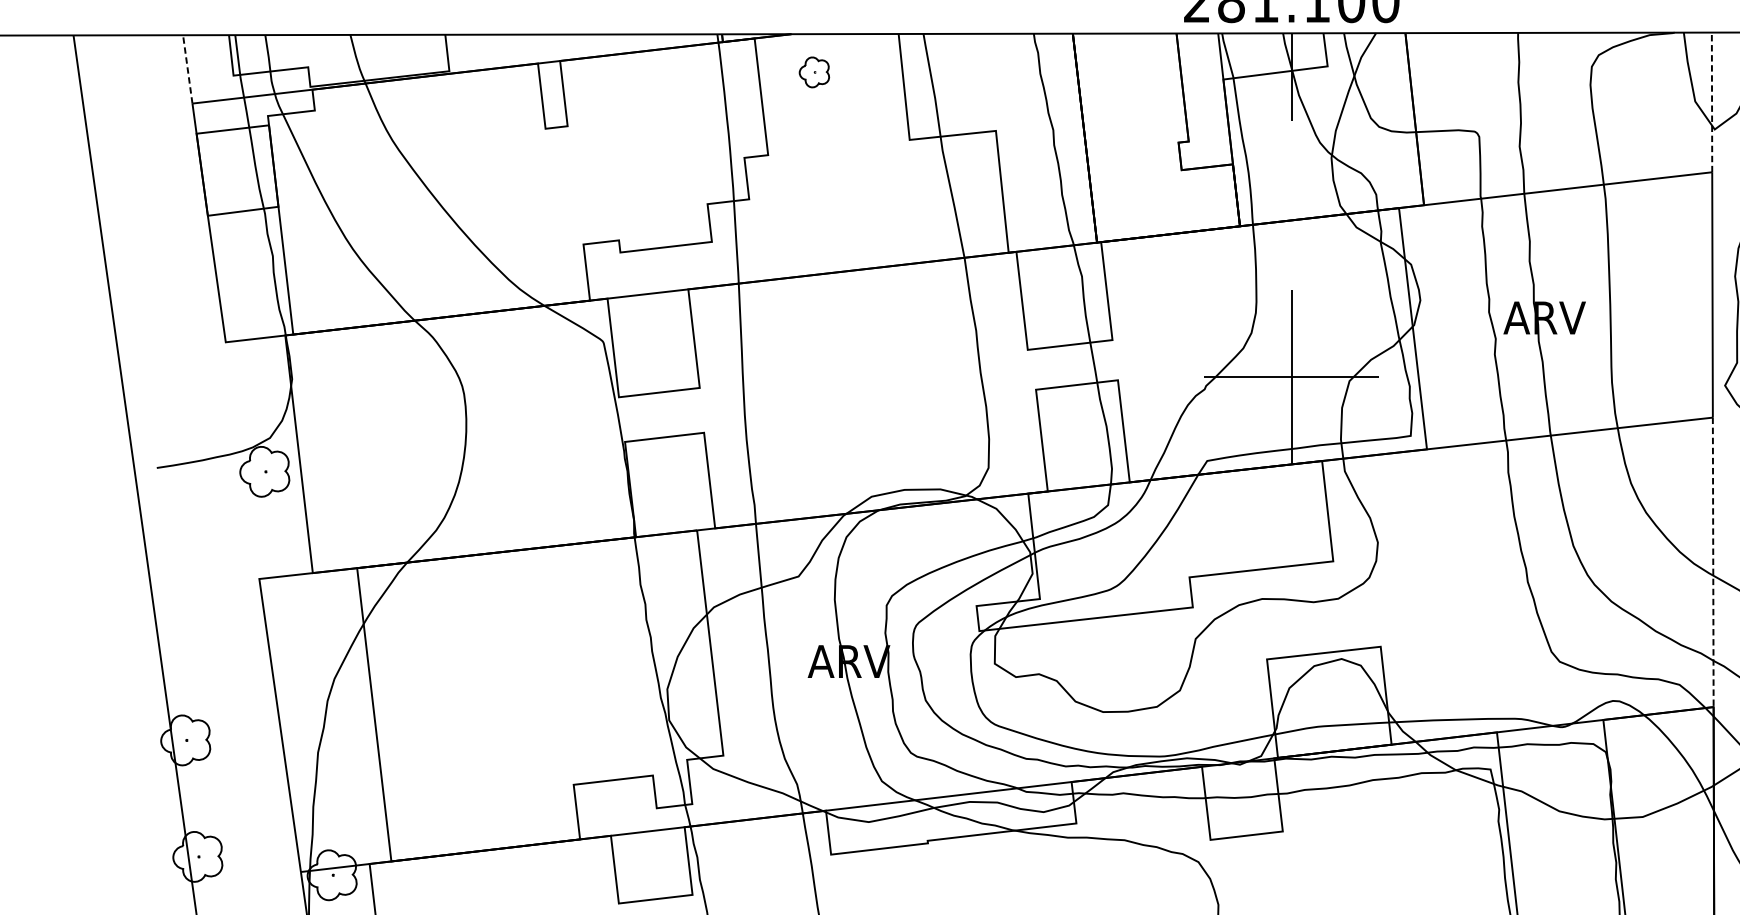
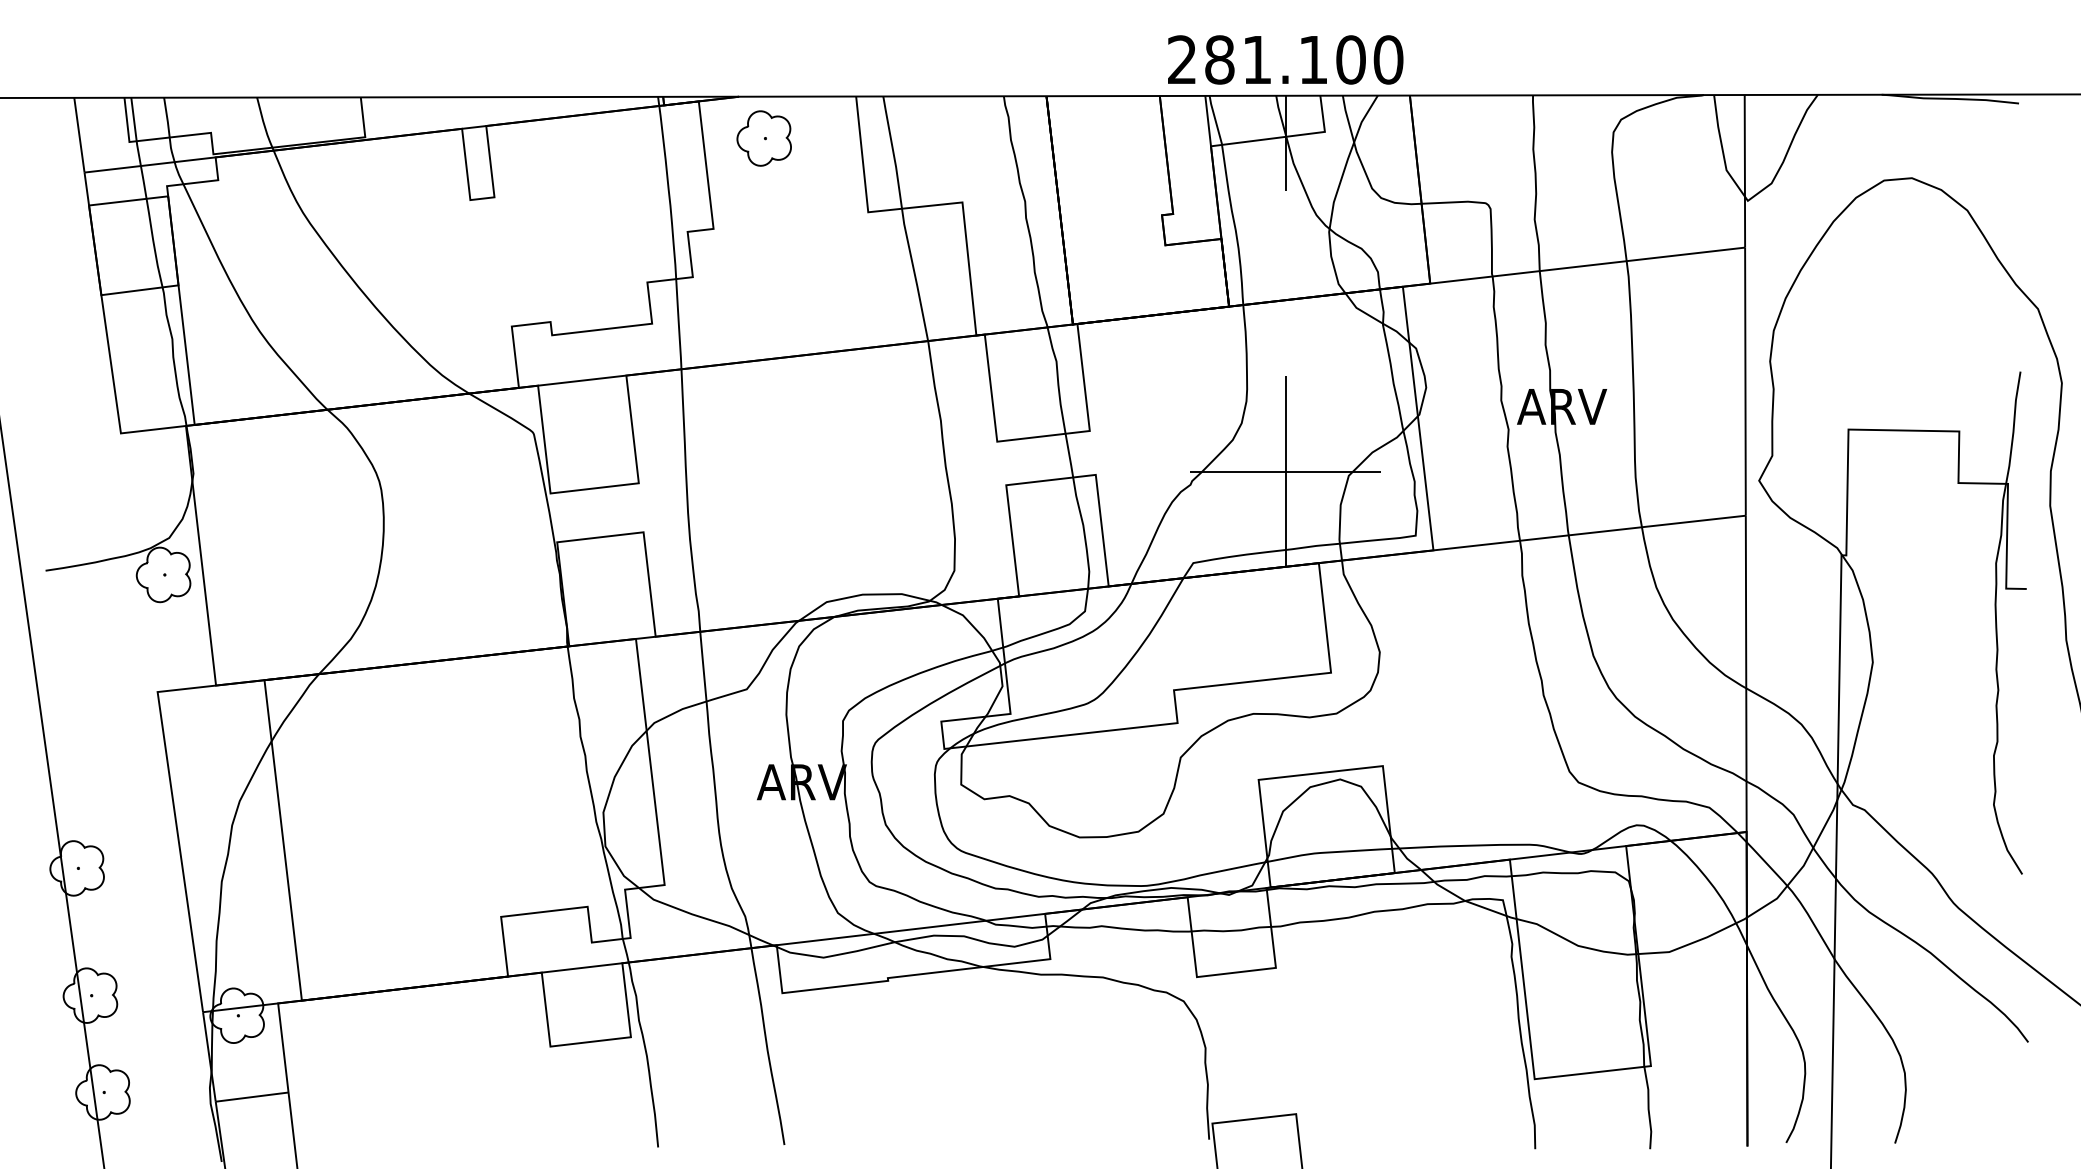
line: (187, 69) -> (79, 135), dashed -> solid
part: (813, 72) -> (763, 138), size x1.67
line: (1711, 101) -> (1744, 170), dashed -> solid
line: (1713, 562) -> (1746, 674), dashed -> solid

